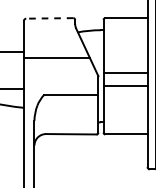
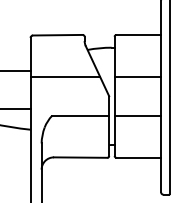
line: (49, 18) -> (57, 35), dashed -> solid
line: (125, 72) -> (137, 115), moved
line: (125, 85) -> (137, 76), moved

